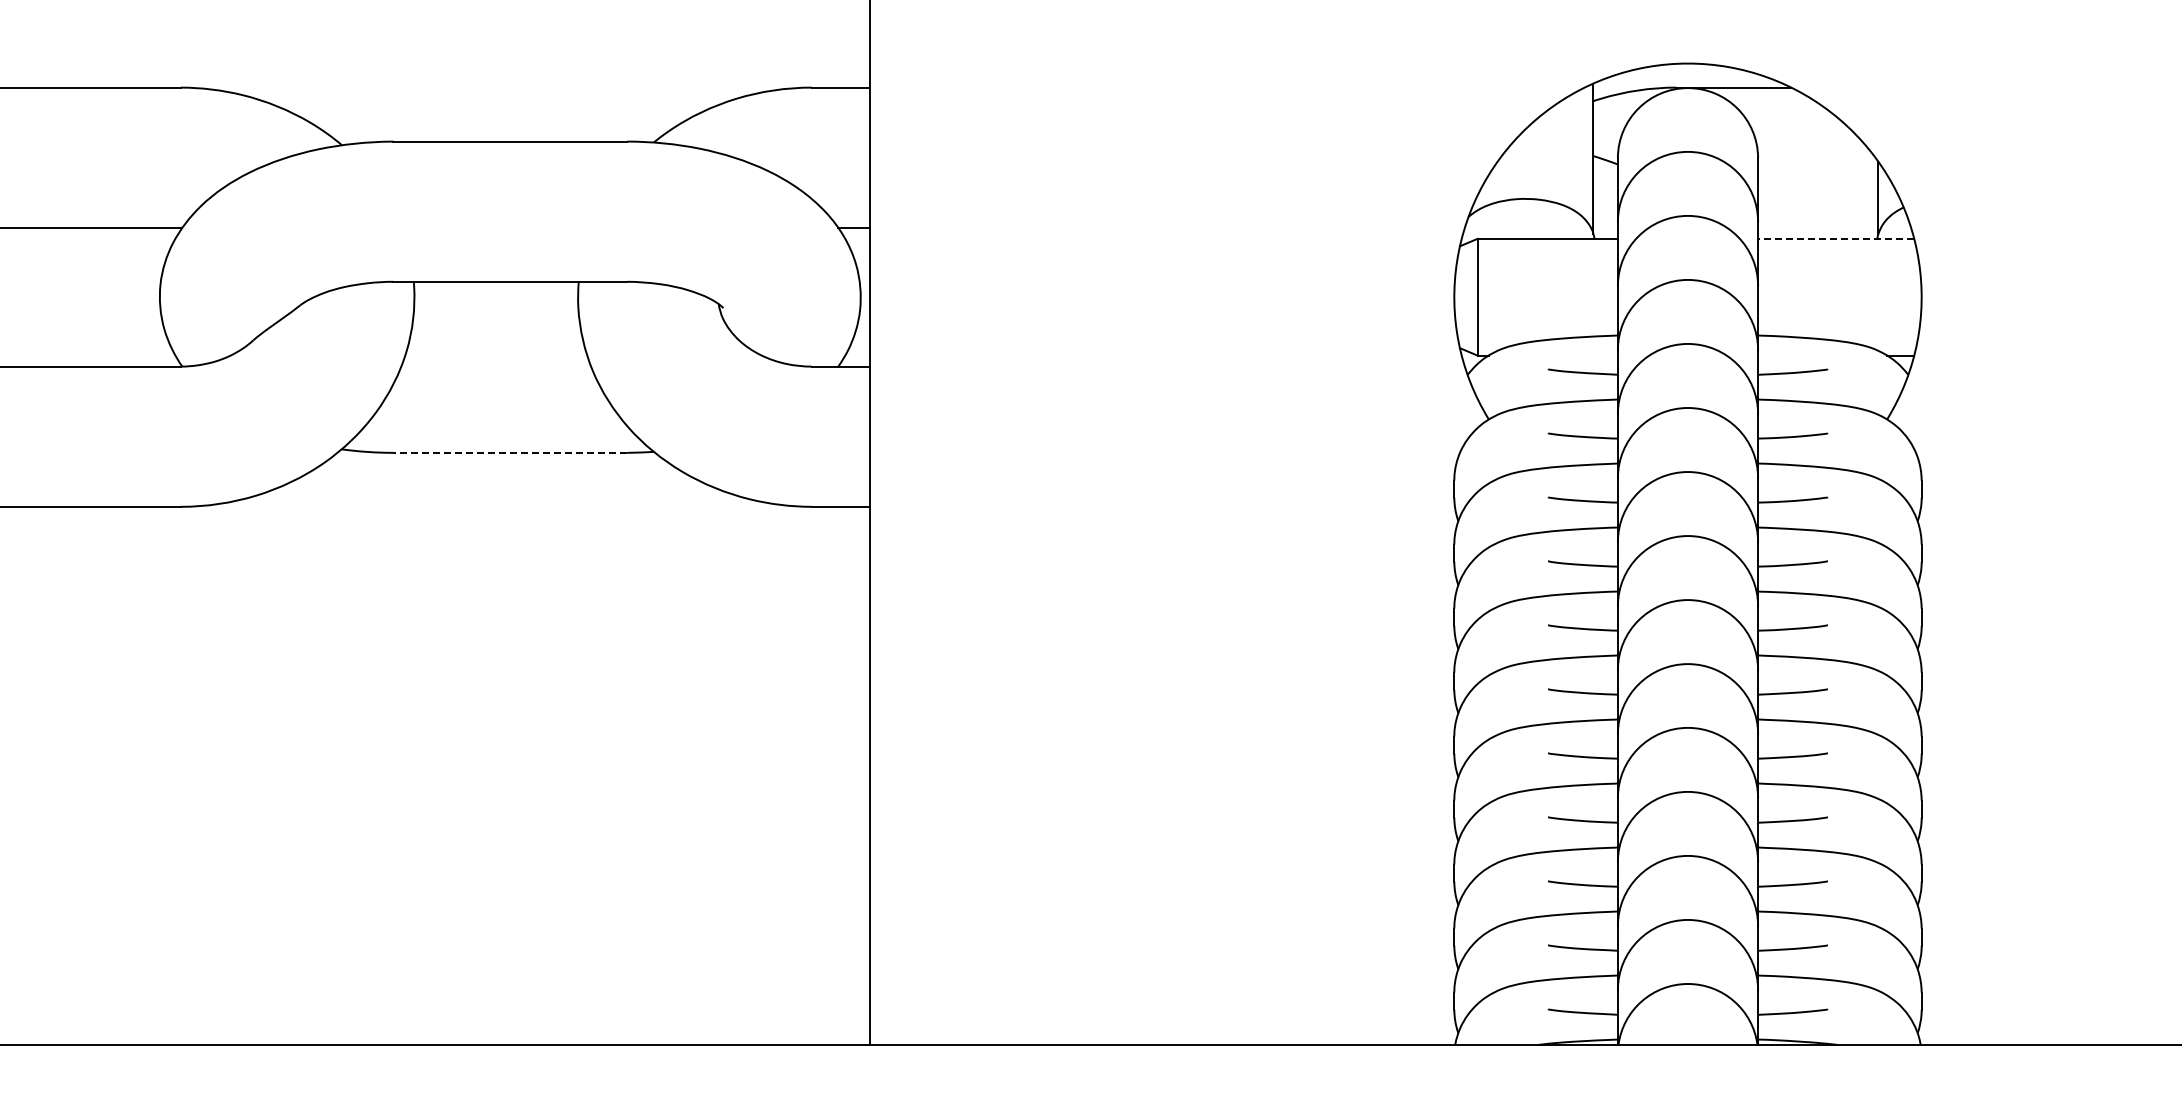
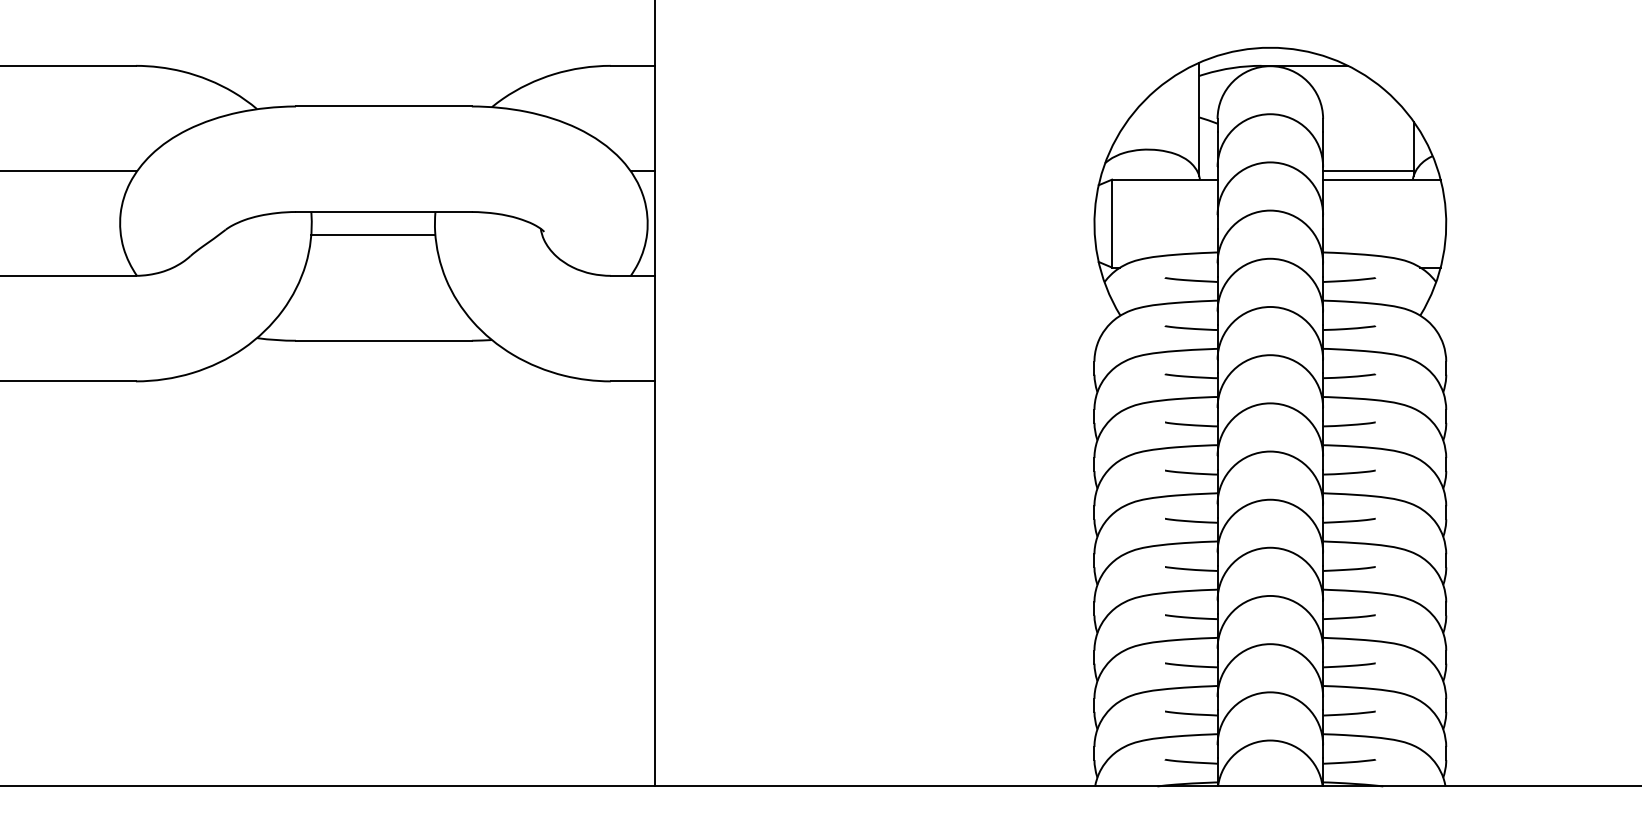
line: (1818, 227) -> (1368, 171), added
line: (1835, 238) -> (1381, 179), dashed -> solid
line: (495, 312) -> (372, 235), added
line: (510, 452) -> (384, 340), dashed -> solid

